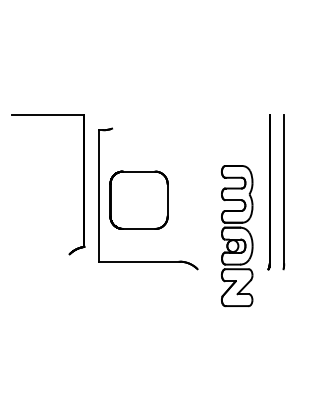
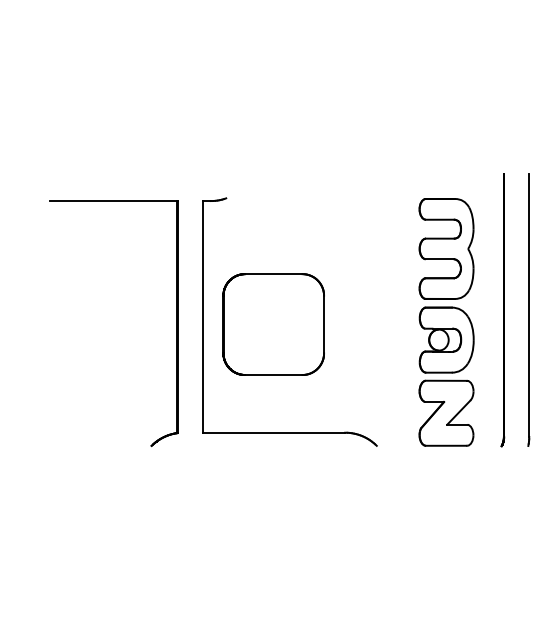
part: (83, 184) -> (175, 323), moved
part: (237, 236) -> (447, 323), moved

